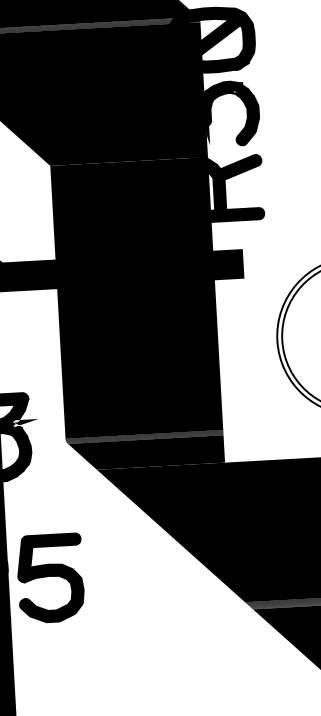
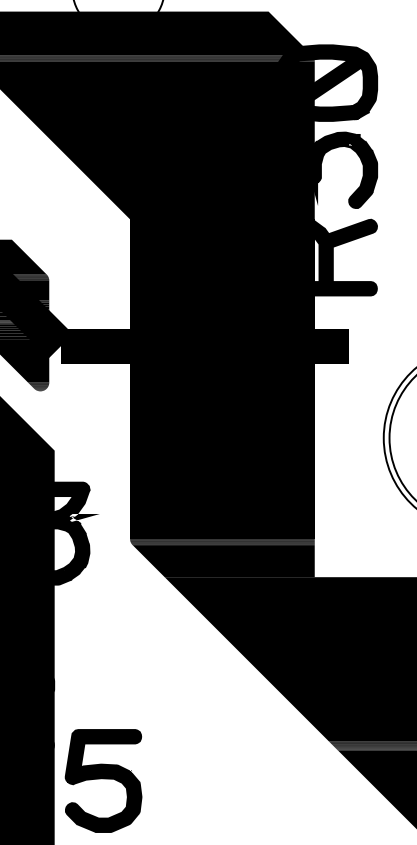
part: (50, 578) -> (103, 780), moved

